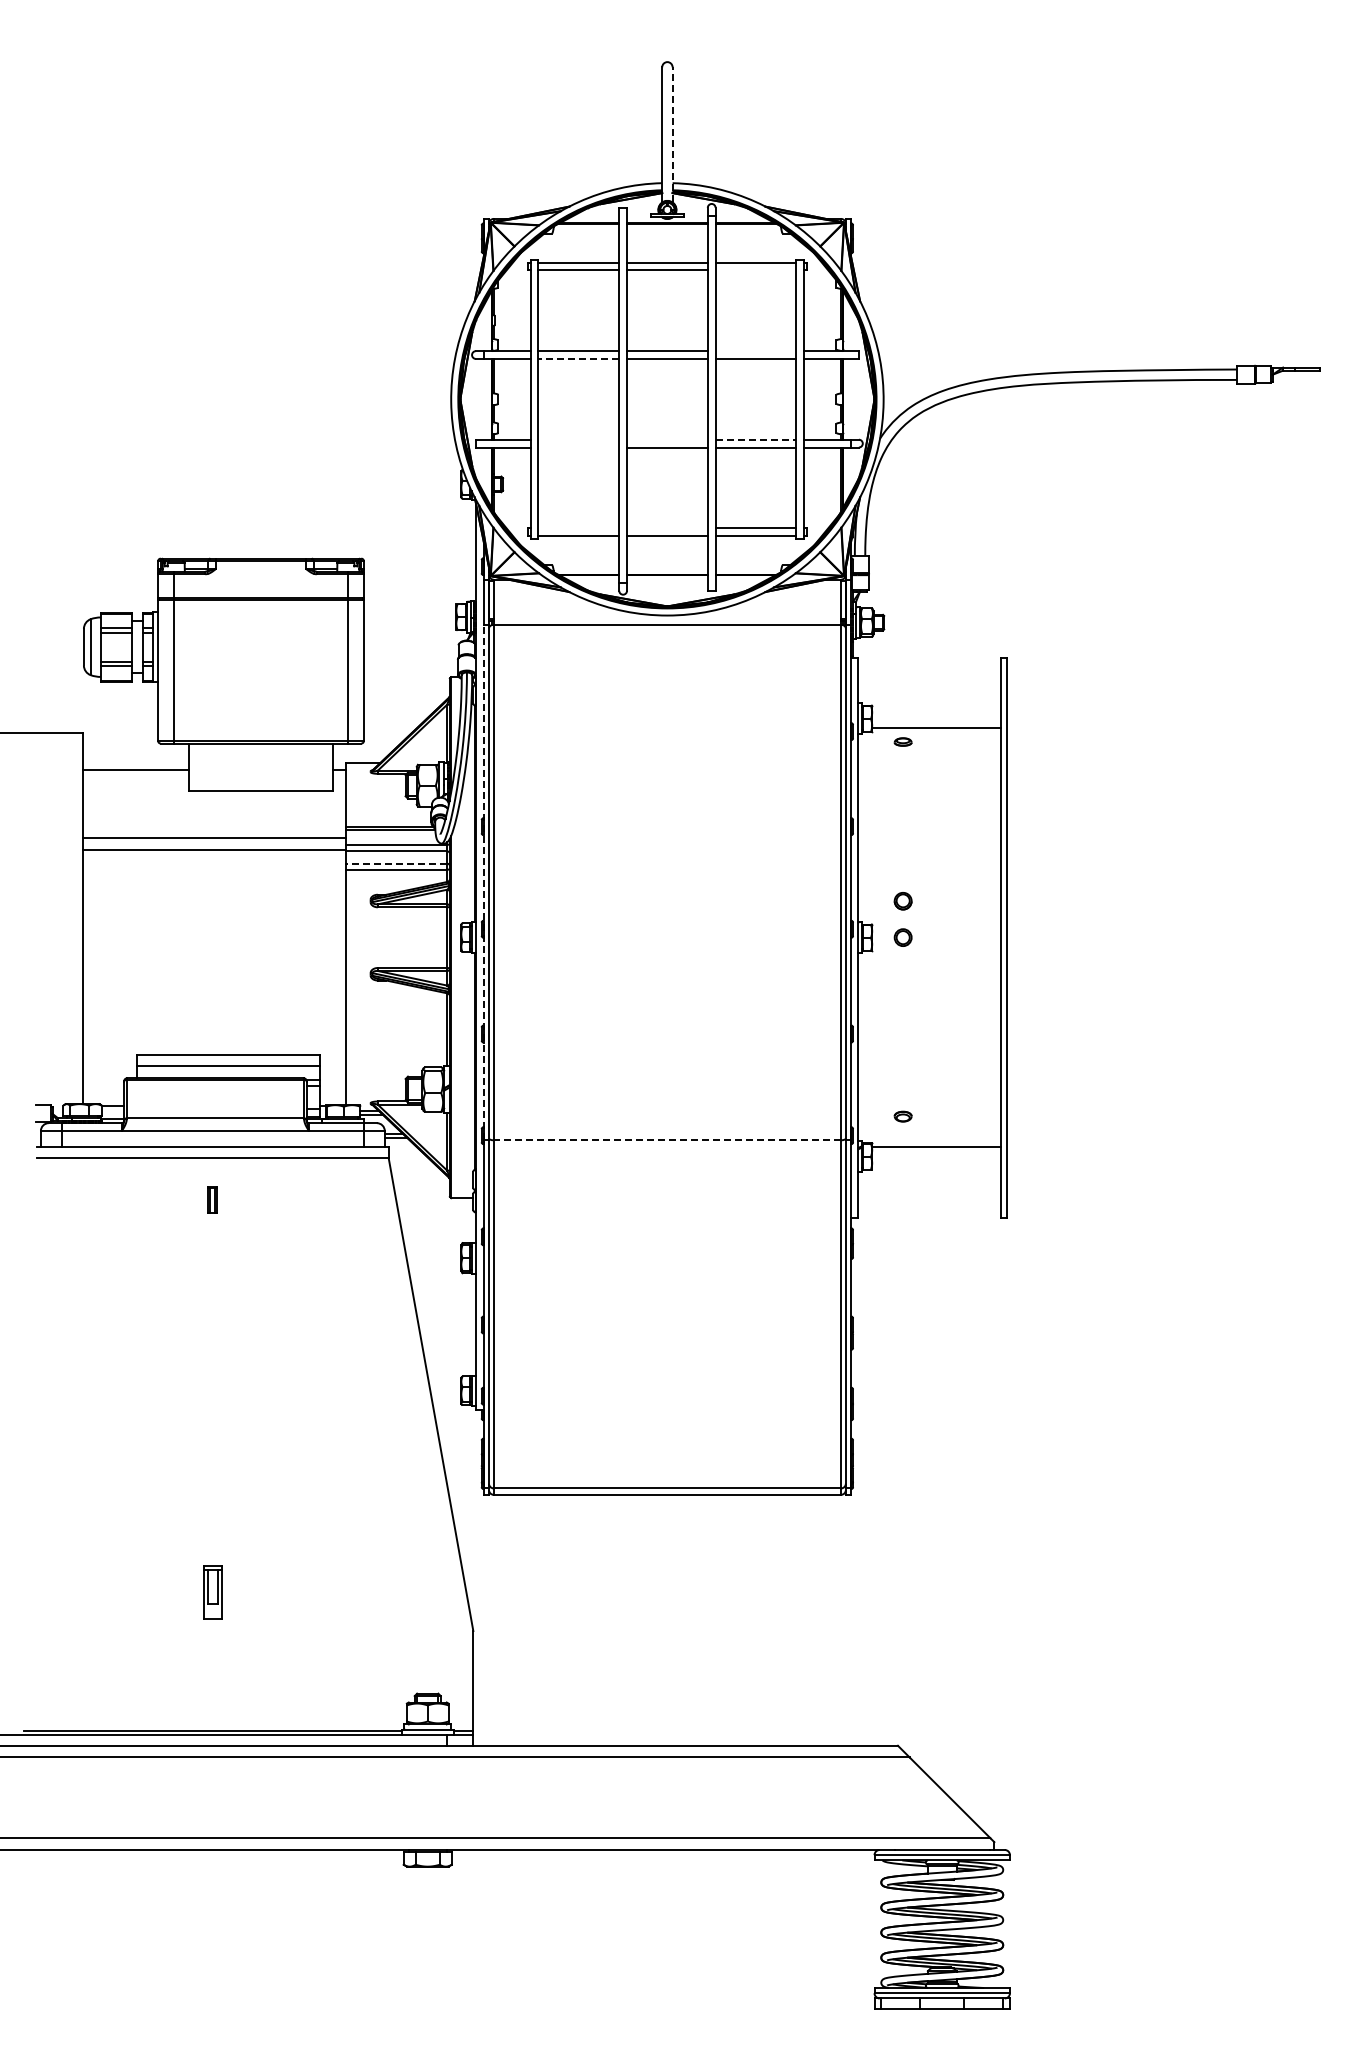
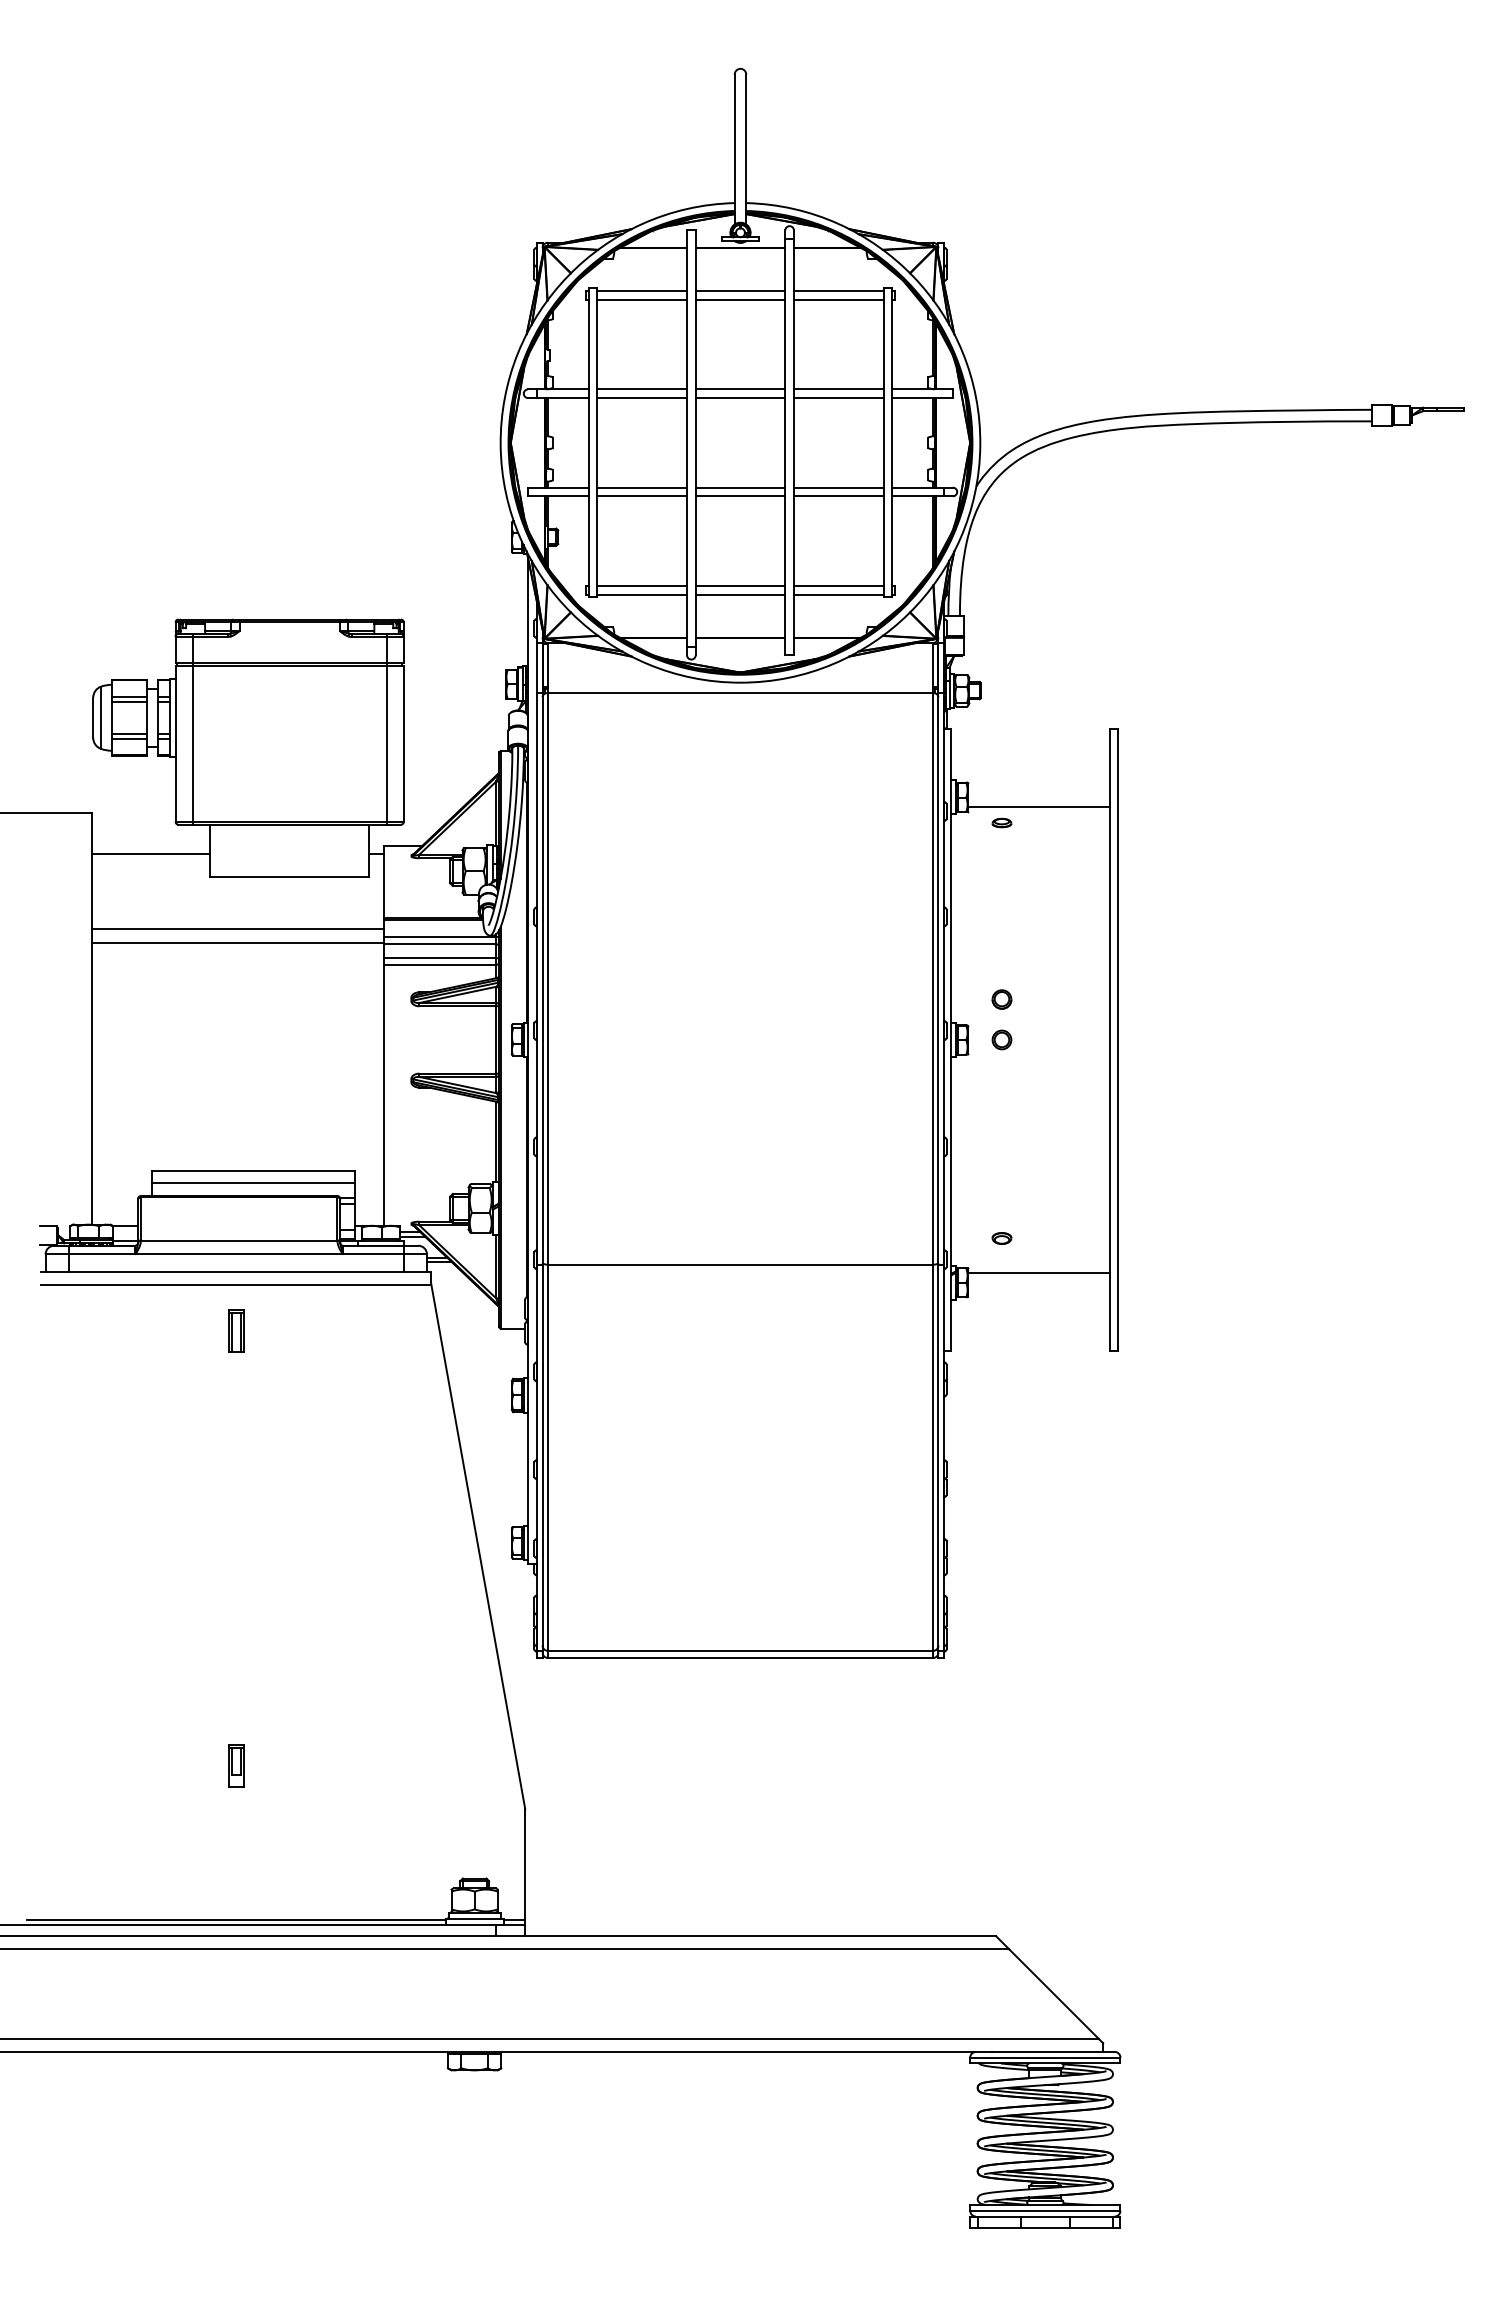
line: (672, 134) -> (746, 149), dashed -> solid
line: (755, 270) -> (838, 299), added
line: (755, 351) -> (838, 389), added
line: (578, 358) -> (641, 397), dashed -> solid
line: (578, 439) -> (641, 487), added
line: (667, 439) -> (740, 487), added
line: (756, 439) -> (839, 487), dashed -> solid
line: (578, 447) -> (641, 496), added
line: (578, 528) -> (641, 586), added
line: (667, 528) -> (740, 586), added
line: (396, 863) -> (439, 957), dashed -> solid
line: (483, 882) -> (536, 978), dashed -> solid
line: (667, 1140) -> (740, 1264), dashed -> solid
part: (212, 1199) -> (235, 1330), size x1.43
part: (212, 1591) -> (235, 1765), size x0.71

